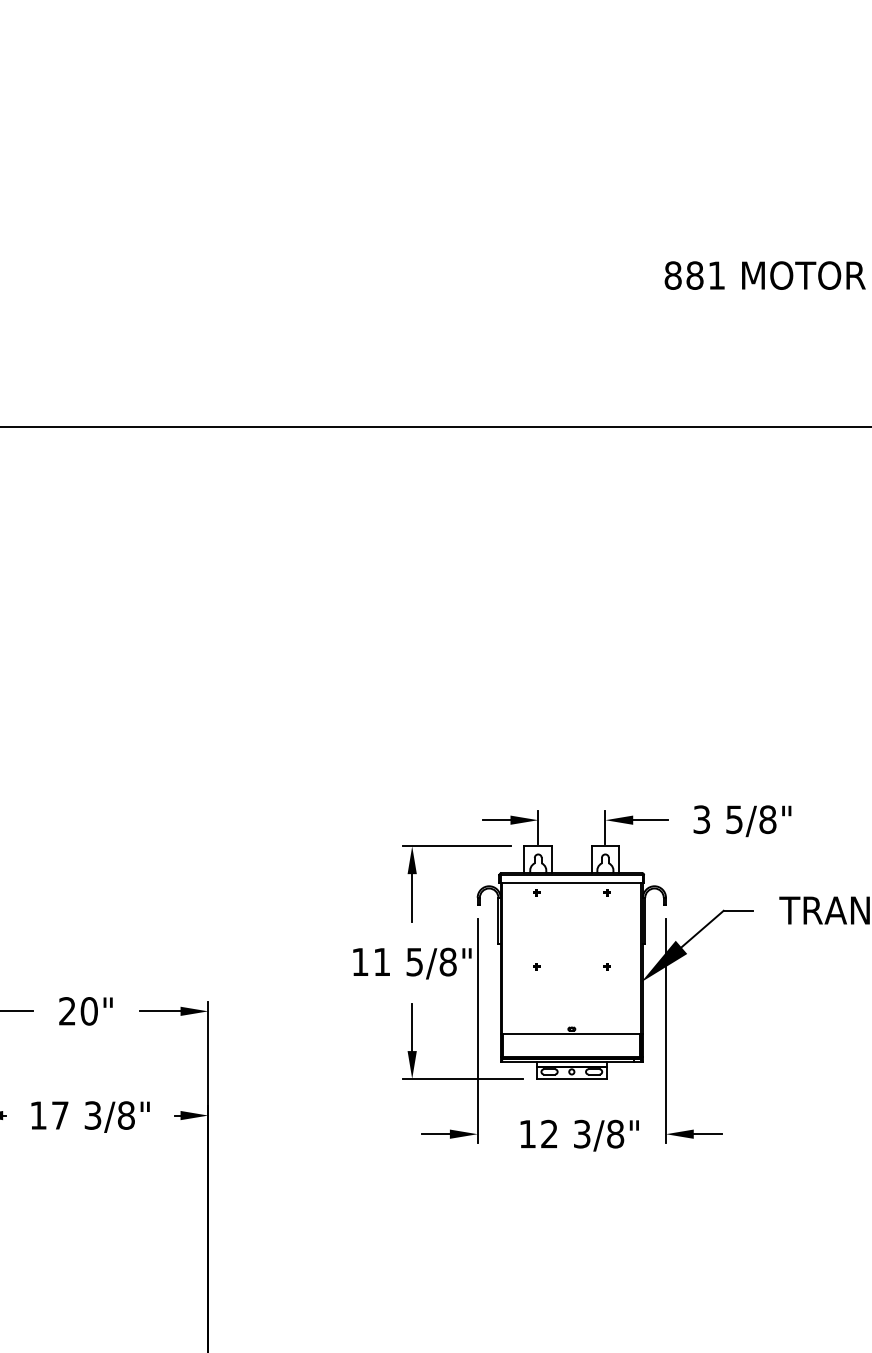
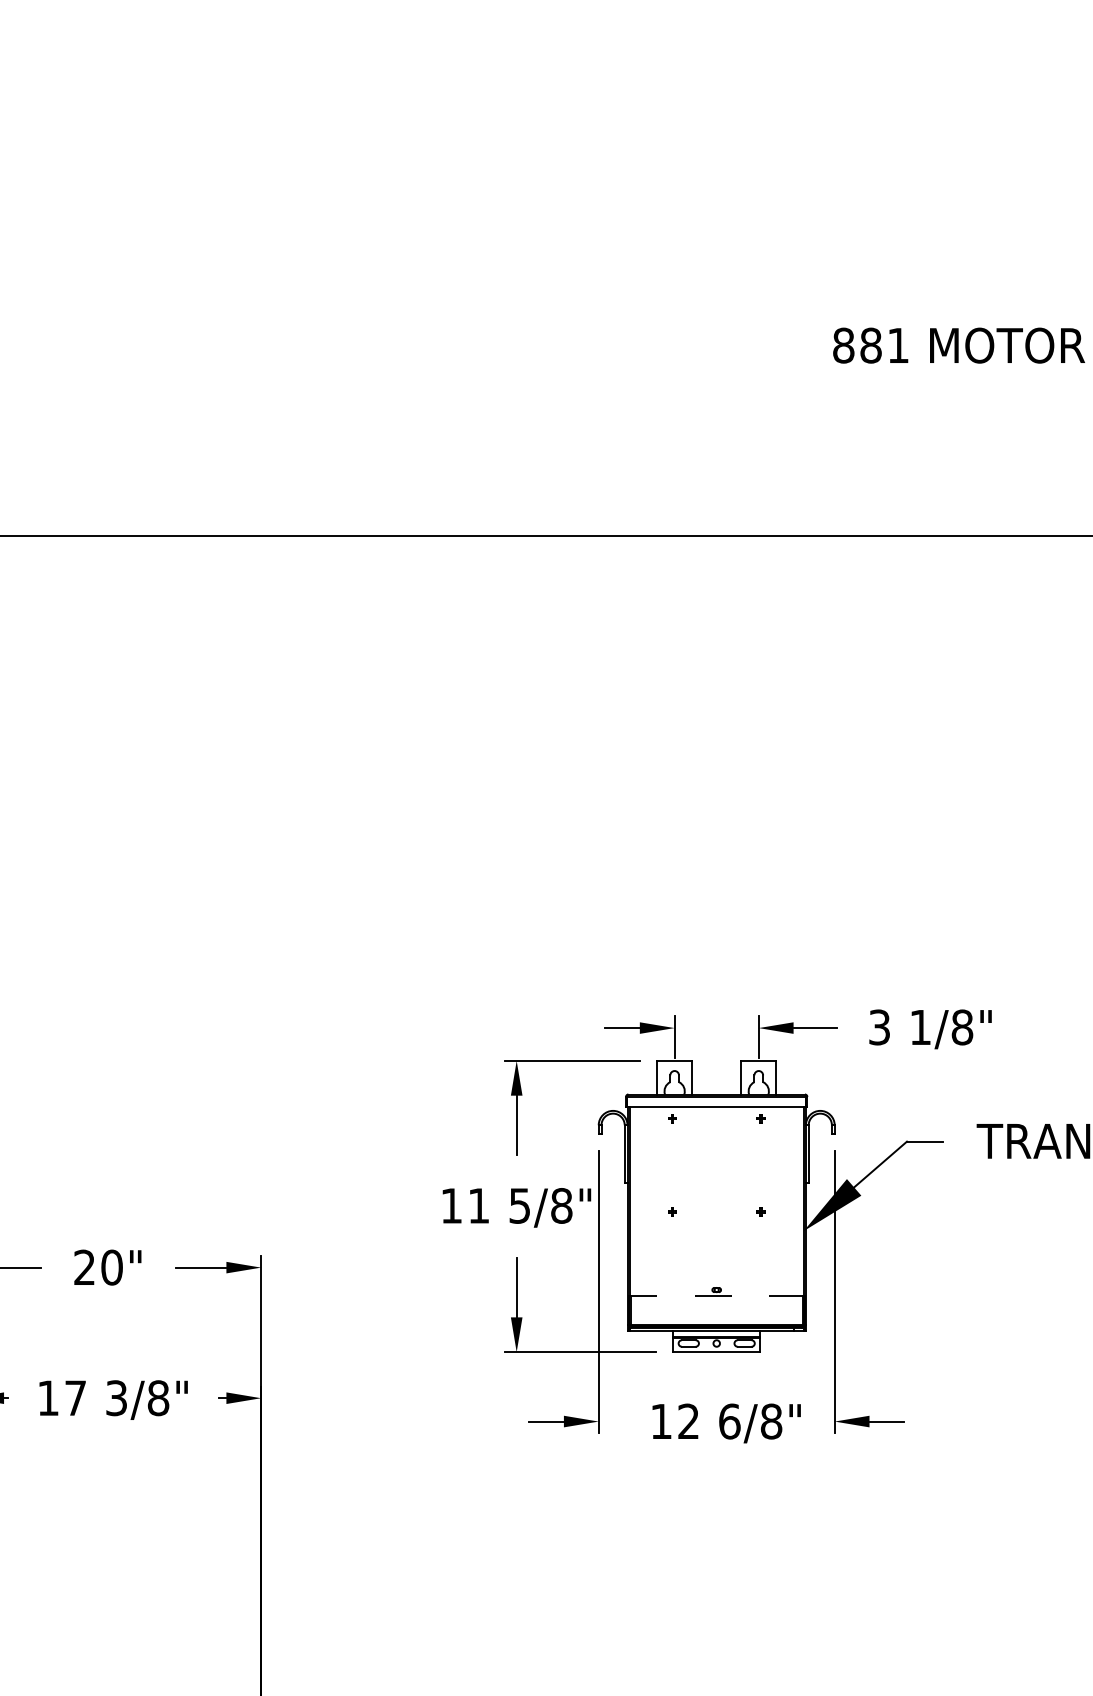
text: (734, 819) -> (920, 1027), 5/8" -> 1/8"
line: (571, 1033) -> (716, 1295), solid -> dashed
text: (582, 1134) -> (729, 1421), 3/8" -> 6/8"

